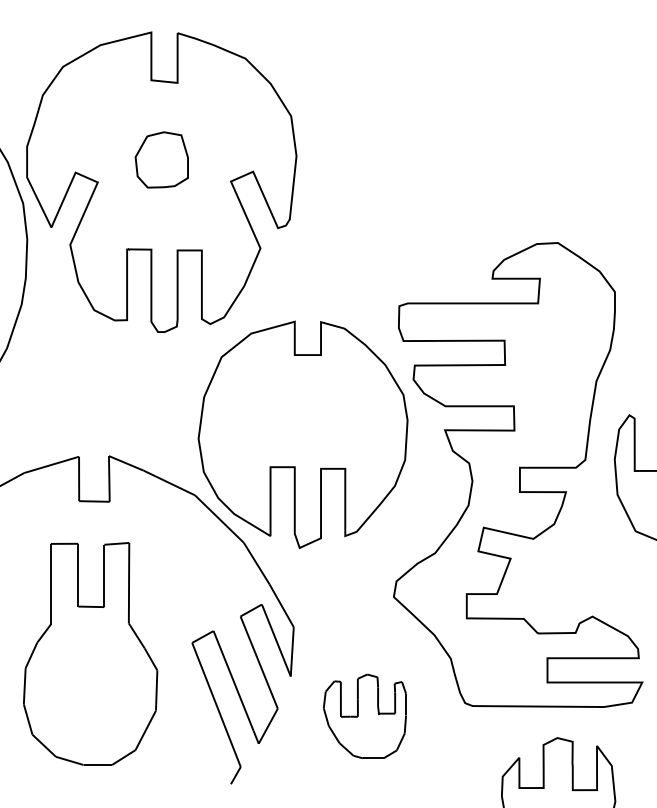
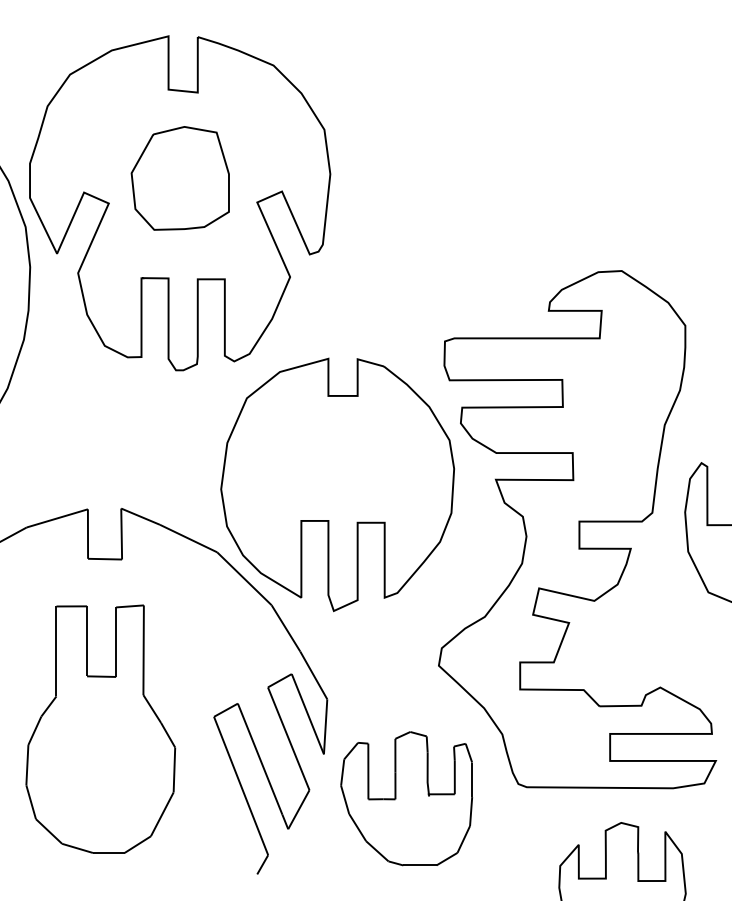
part: (161, 160) -> (179, 178), size x1.67
part: (364, 716) -> (406, 798), size x1.43

